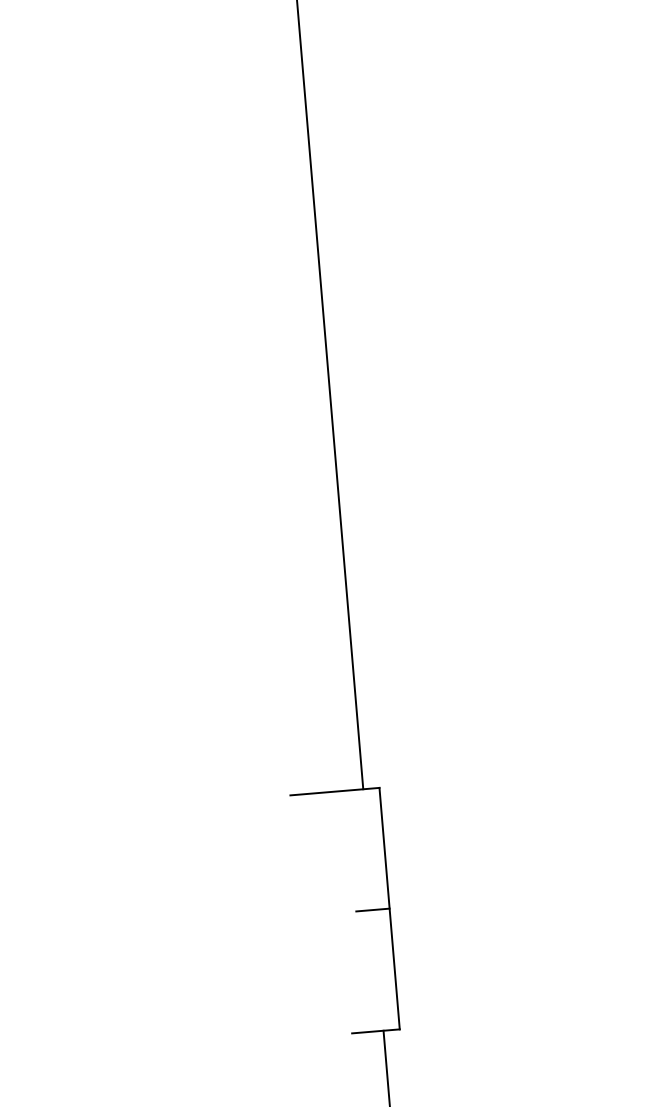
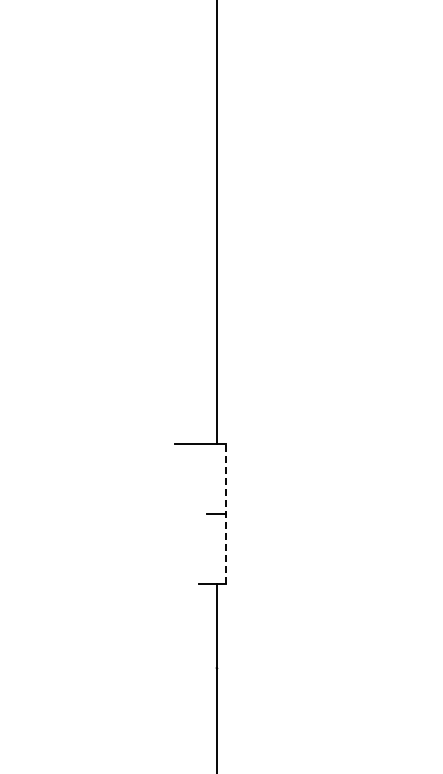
line: (389, 908) -> (226, 513), solid -> dashed

